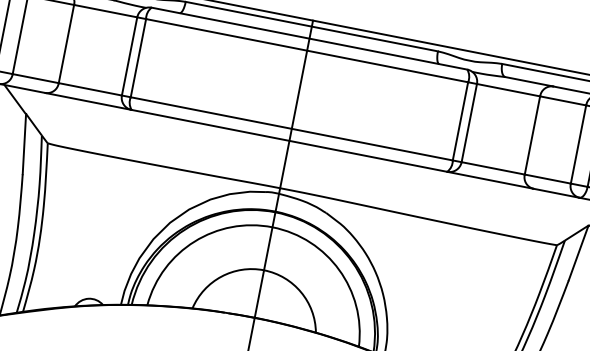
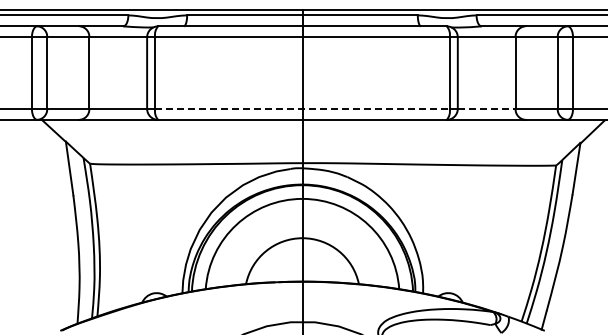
line: (291, 128) -> (302, 108), solid -> dashed
line: (493, 167) -> (486, 108), solid -> dashed

